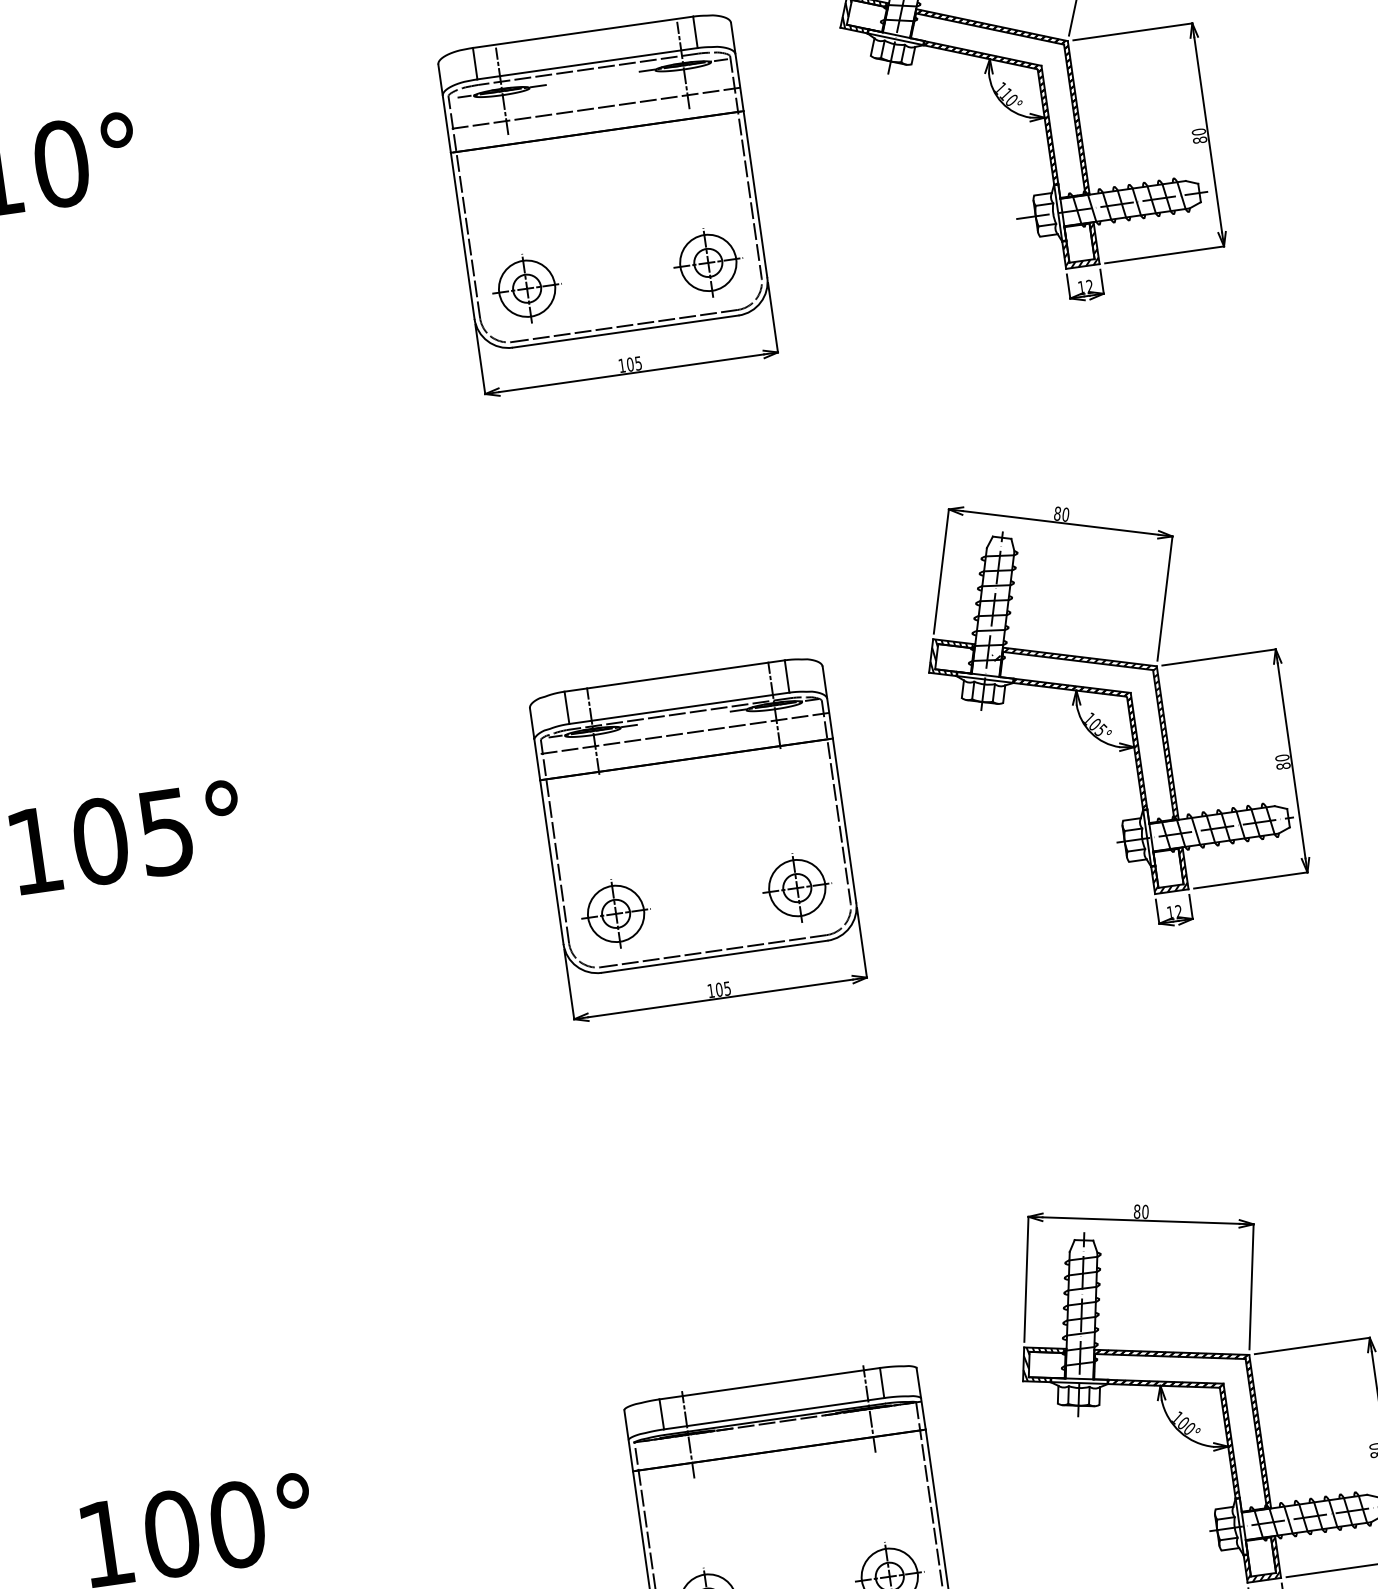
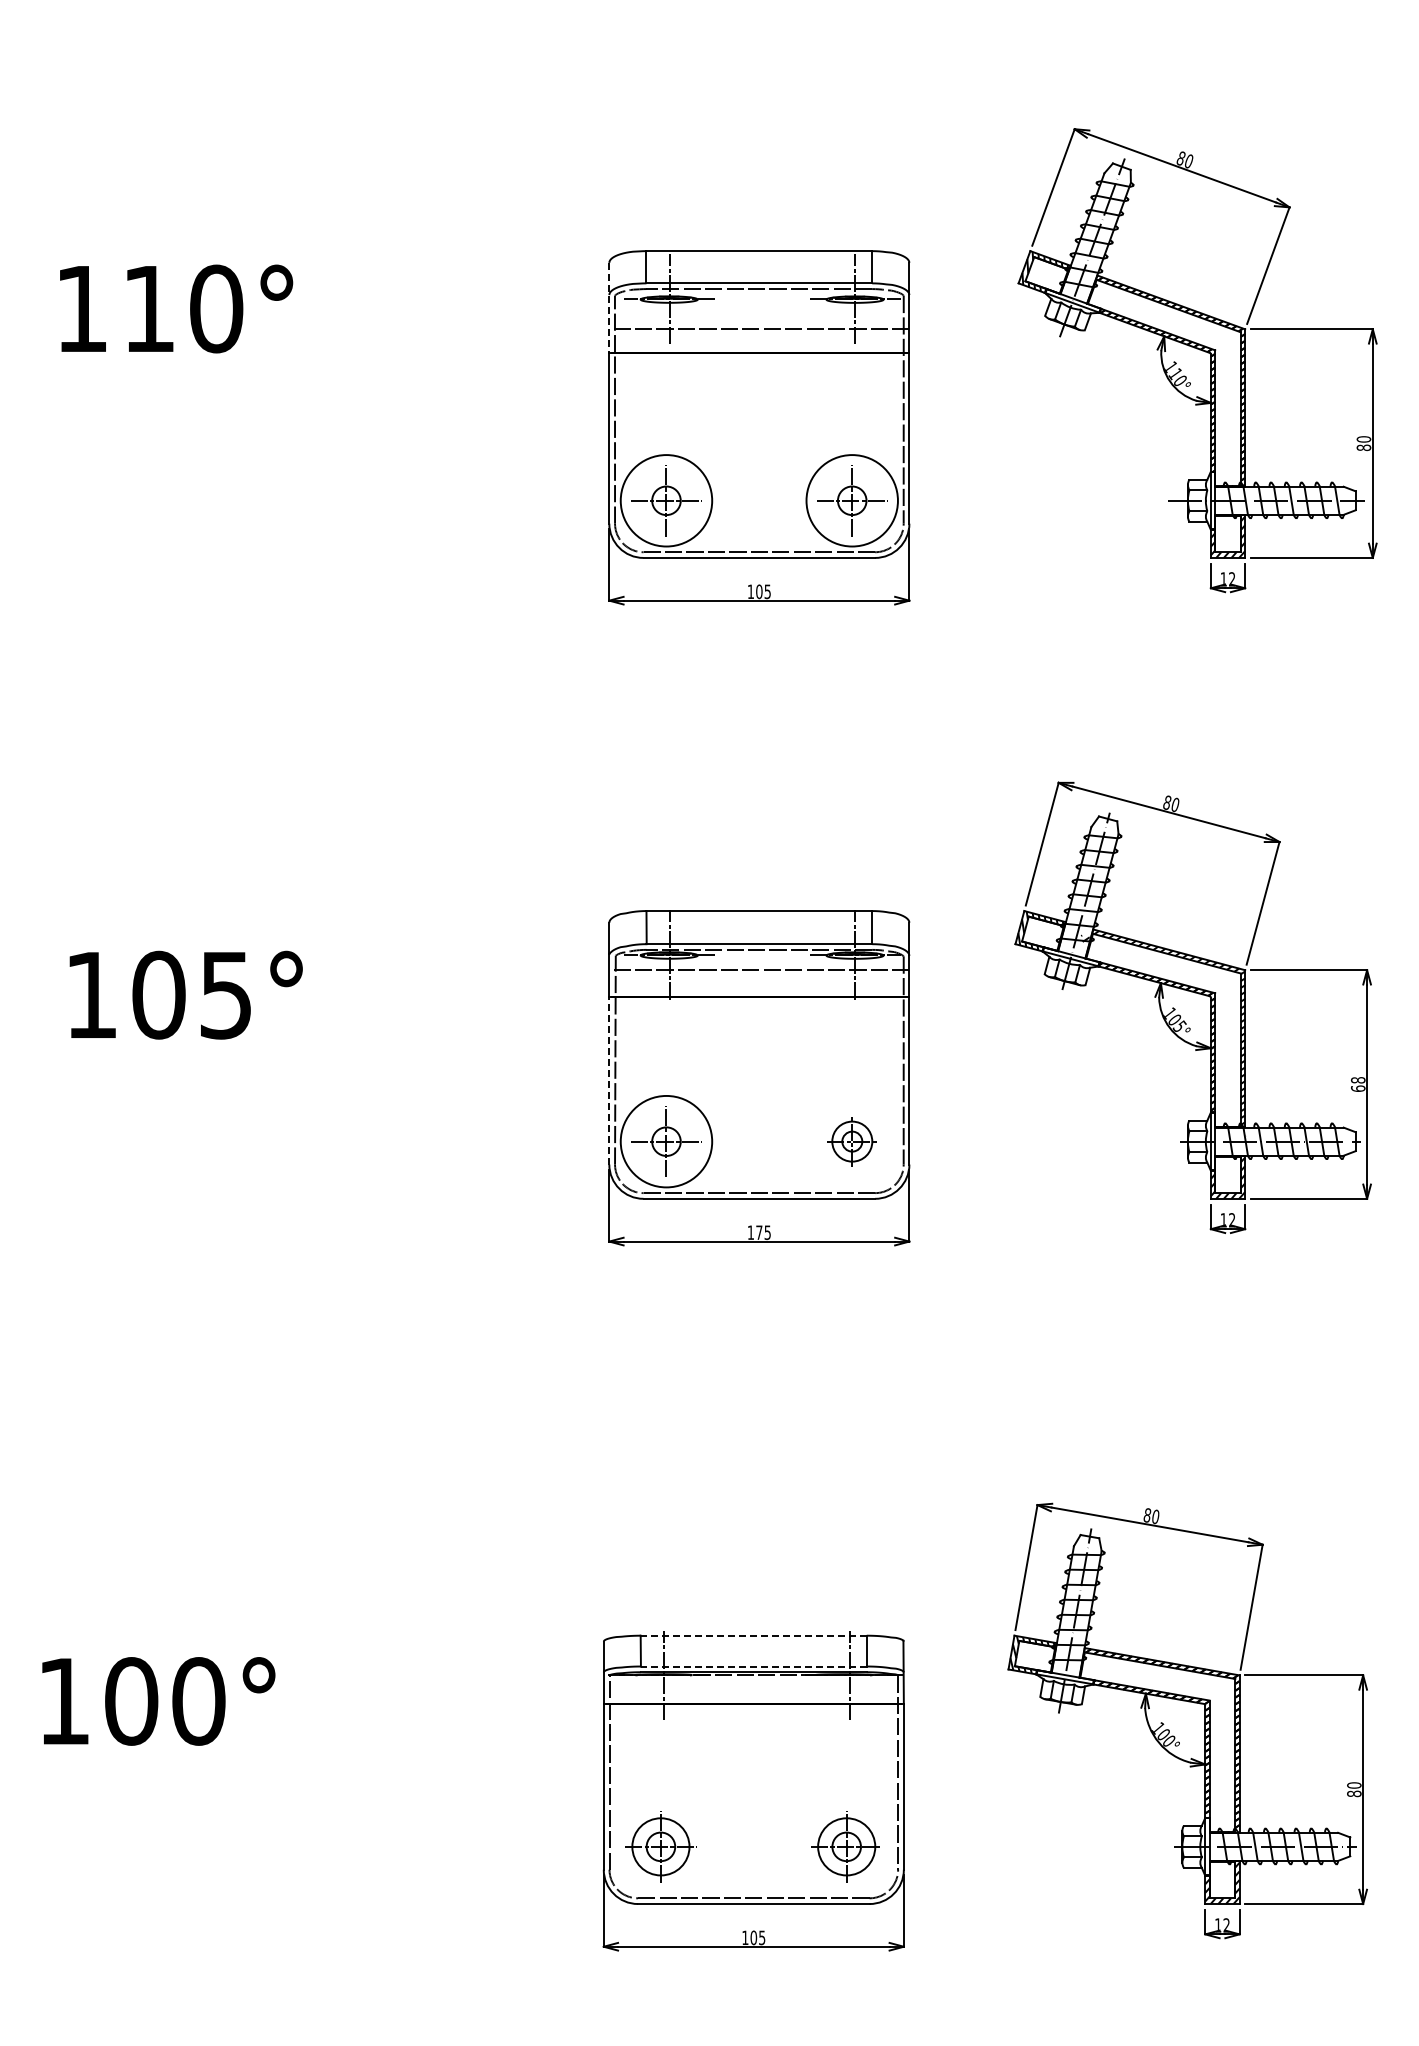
line: (444, 109) -> (609, 308), solid -> dashed
circle: (707, 262) -> (851, 500), size x1.6
circle: (527, 288) -> (666, 500), size x1.6
text: (1283, 762) -> (1358, 1084), 80 -> 68
line: (552, 862) -> (609, 1080), solid -> dashed
part: (797, 887) -> (852, 1141), size x0.7
circle: (616, 913) -> (666, 1141), size x1.6
text: (719, 989) -> (759, 1232), 105 -> 175
line: (769, 1383) -> (753, 1635), solid -> dashed
line: (773, 1413) -> (753, 1666), solid -> dashed

